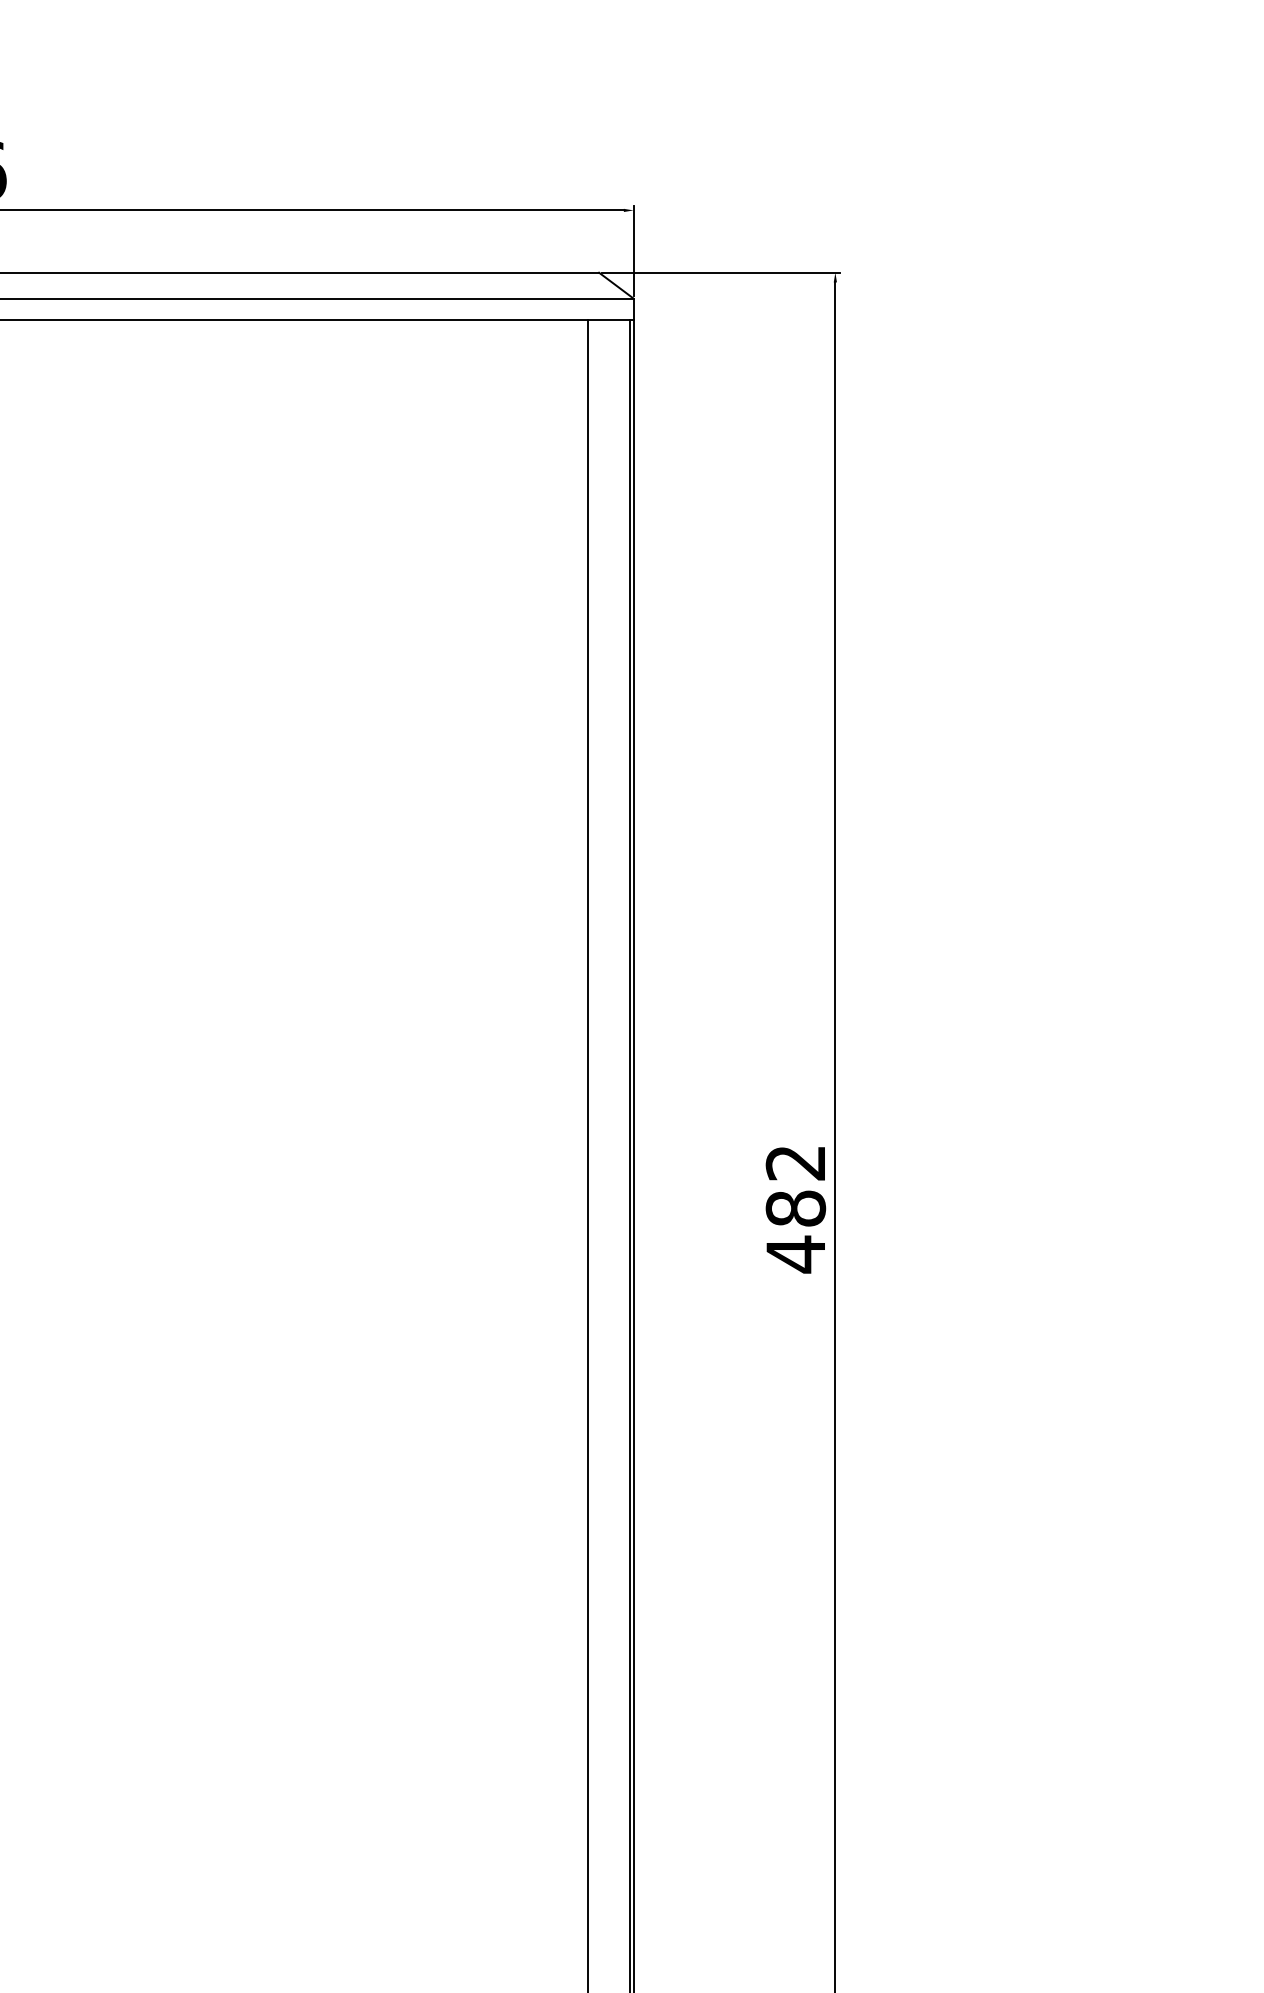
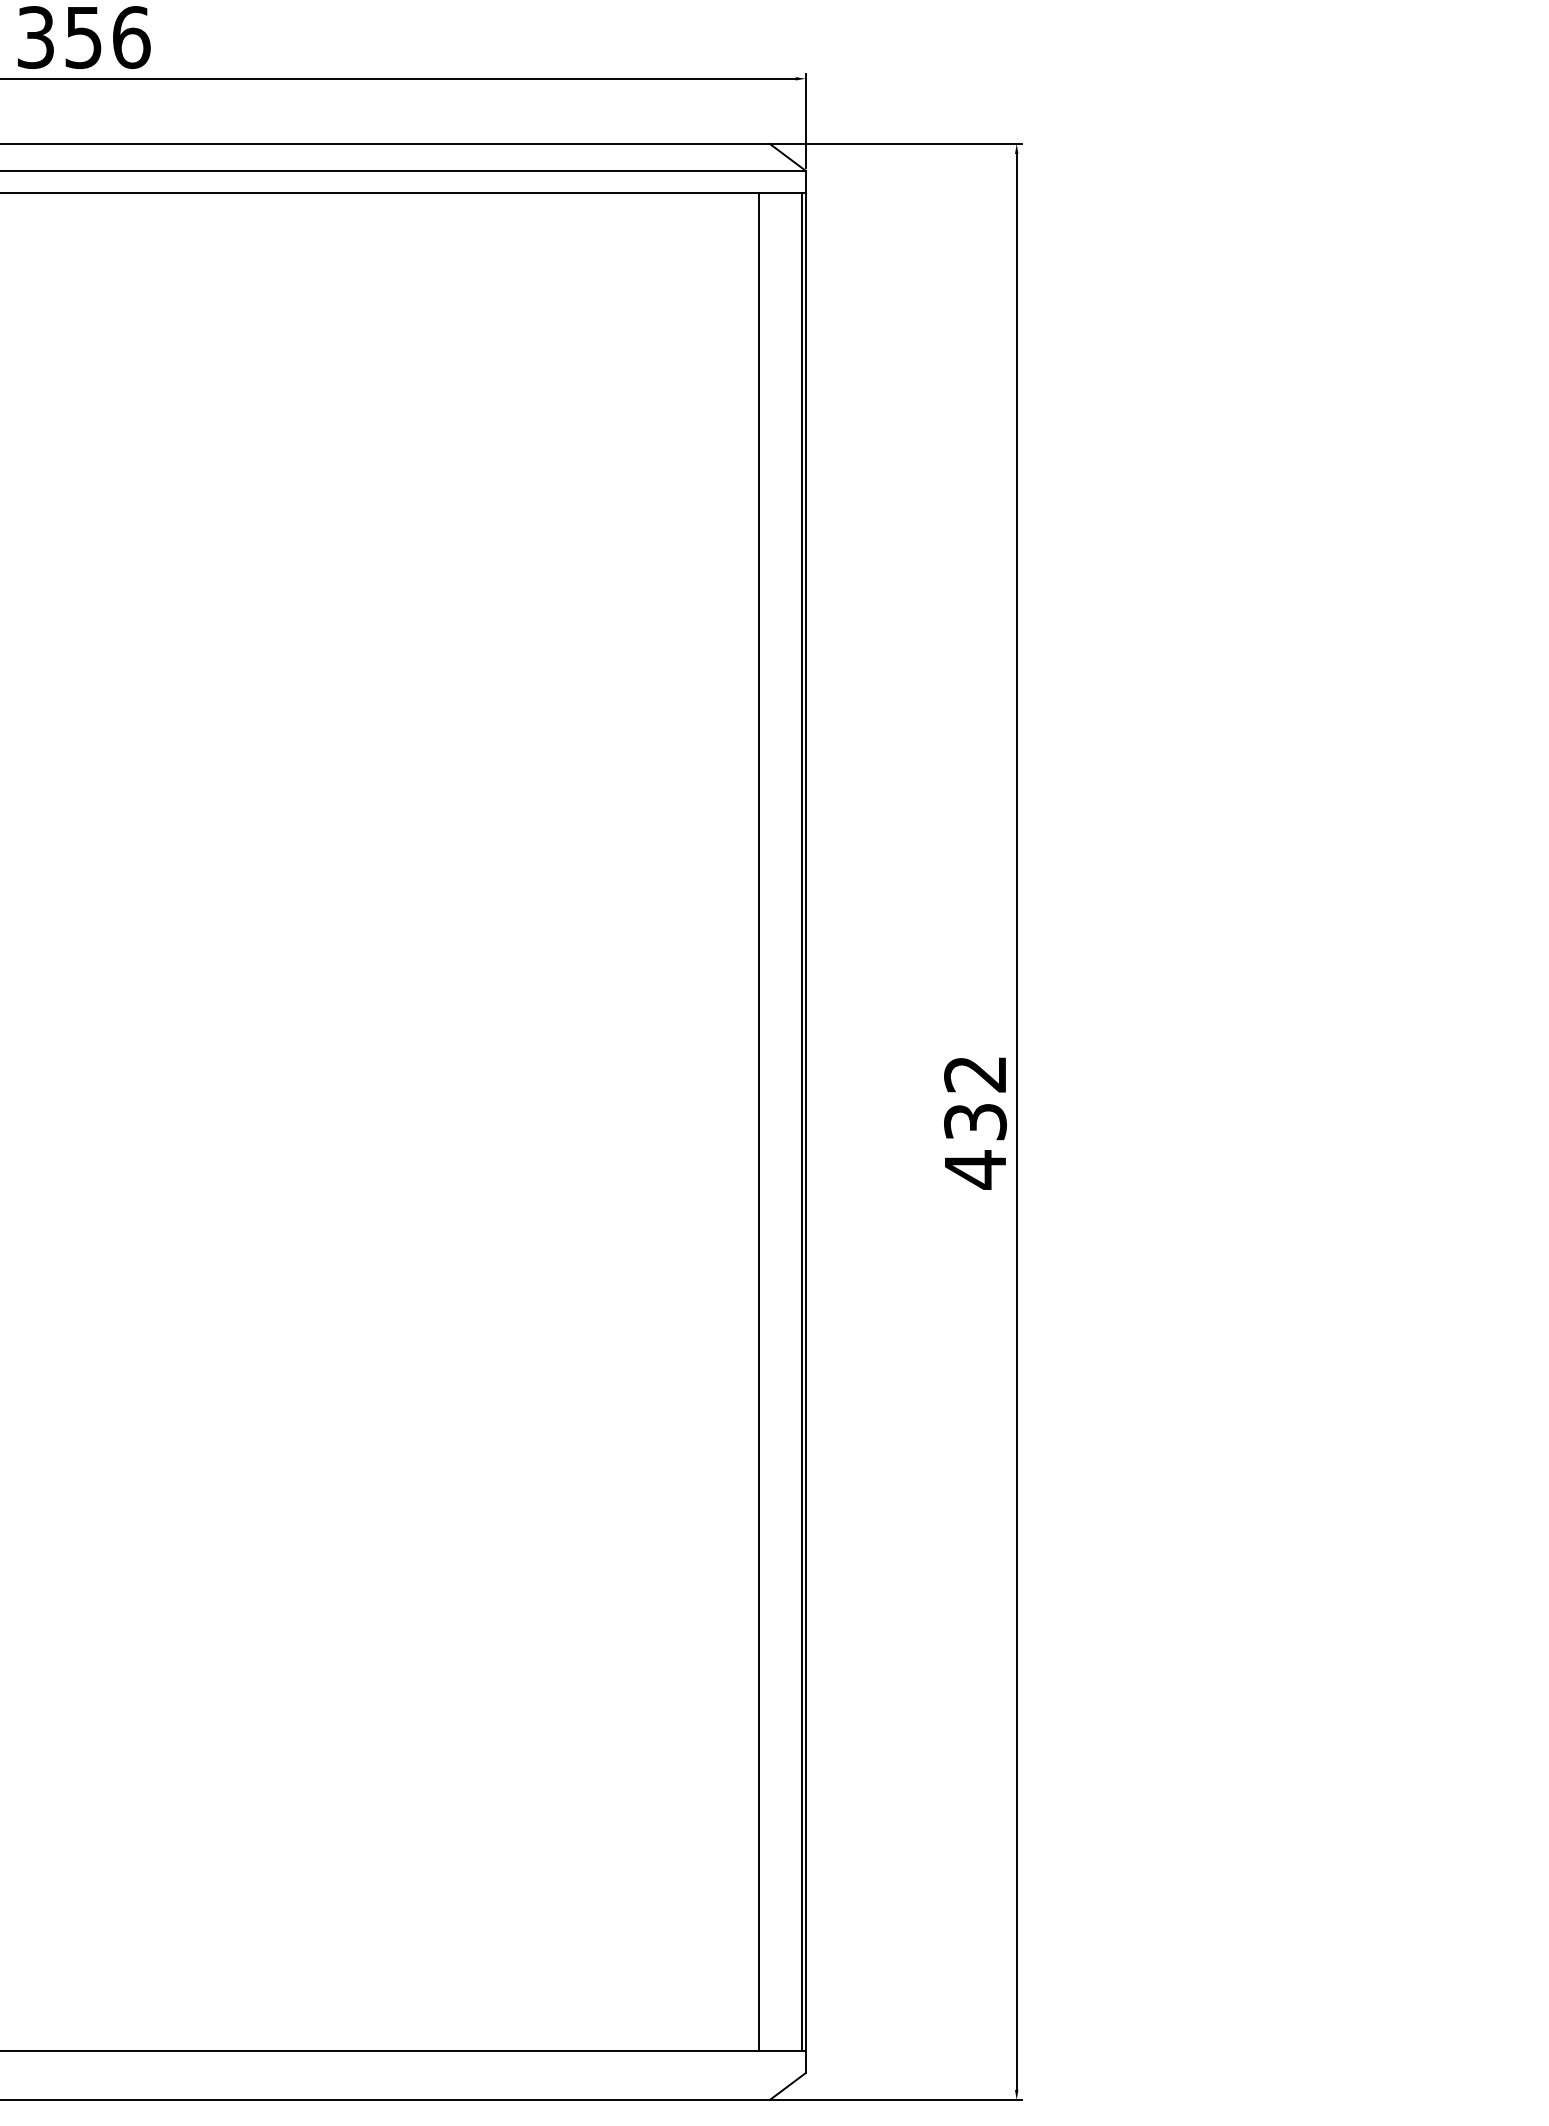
text: (795, 1208) -> (975, 1121), 482 -> 432

